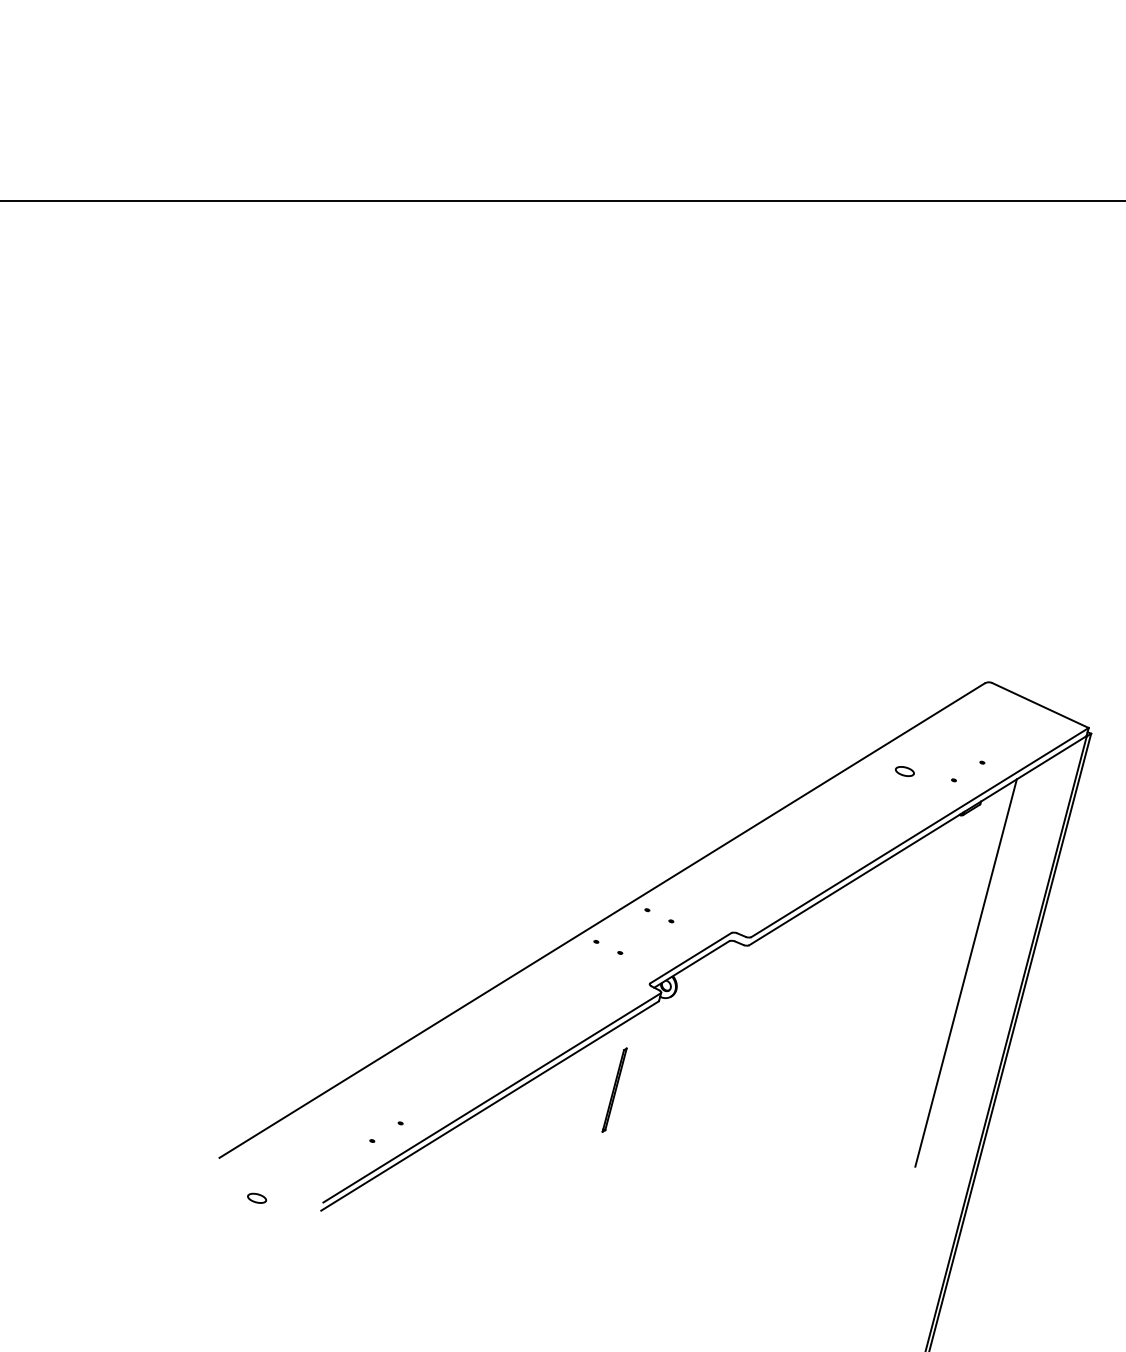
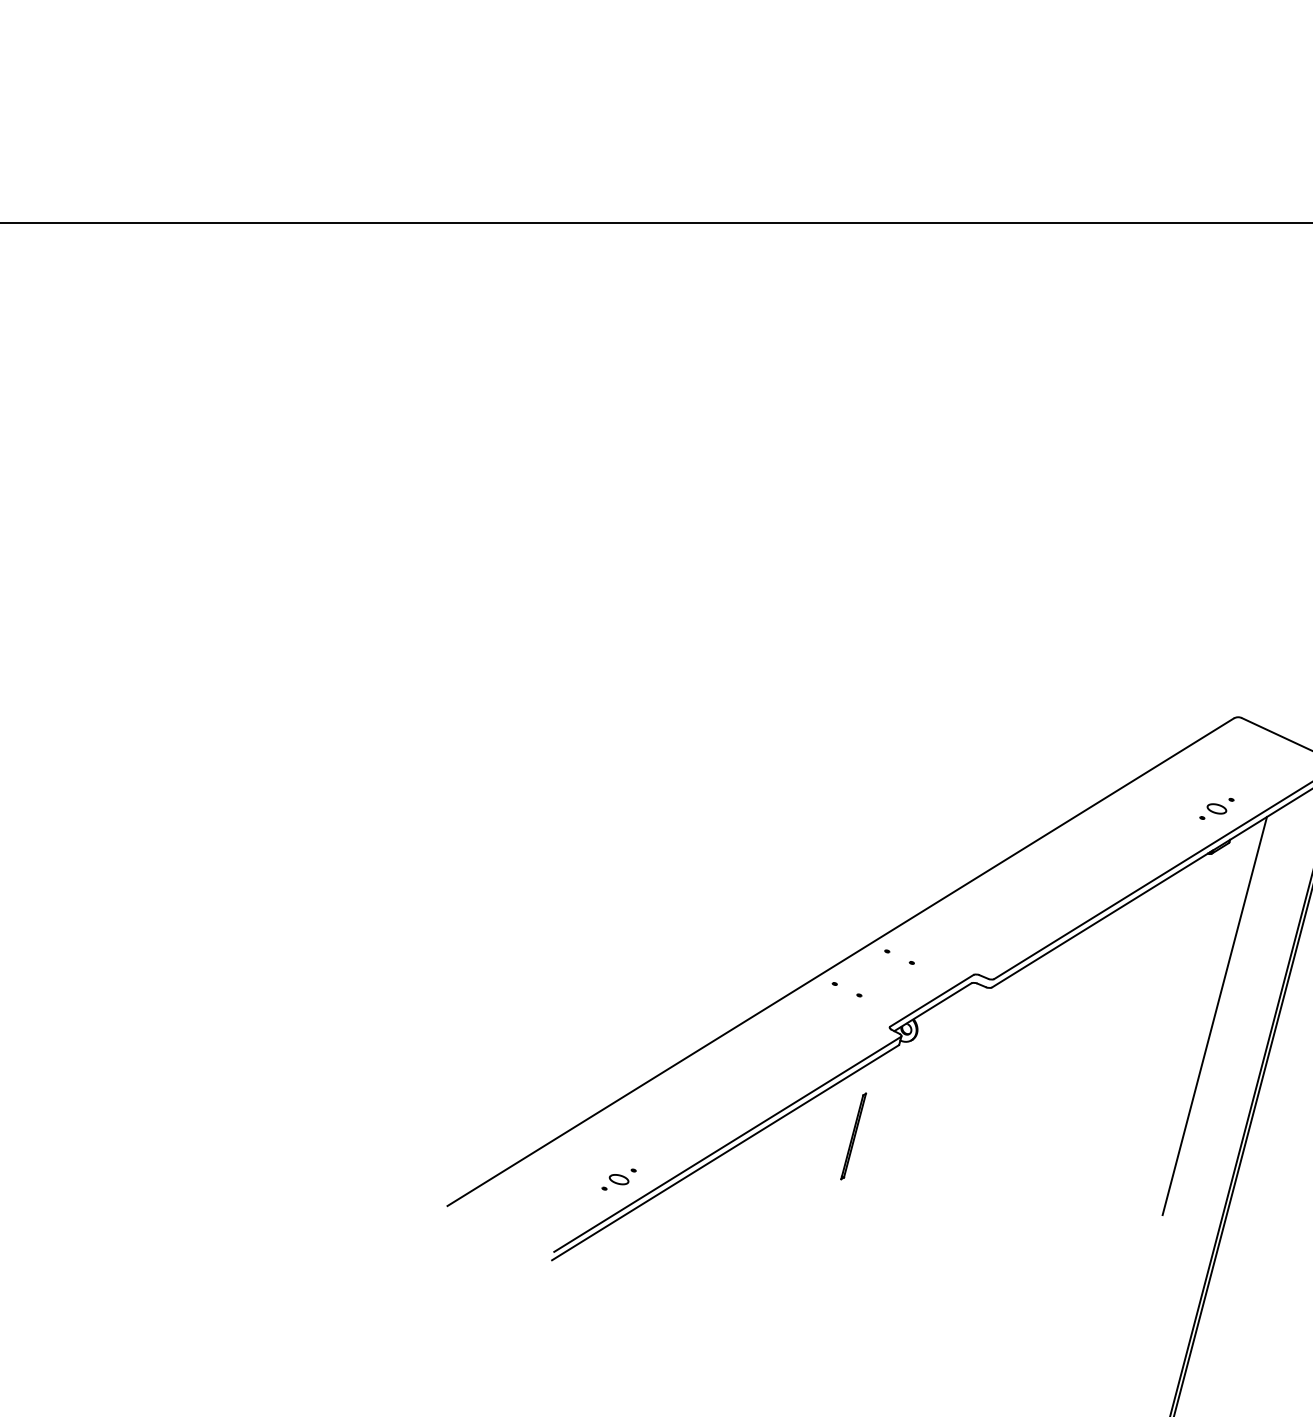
part: (904, 771) -> (1216, 808), moved
part: (256, 1198) -> (618, 1179), moved

